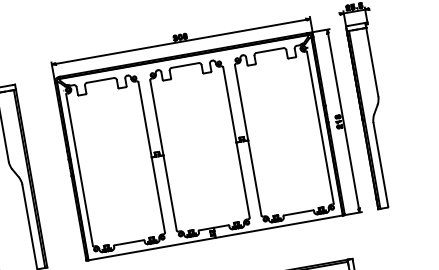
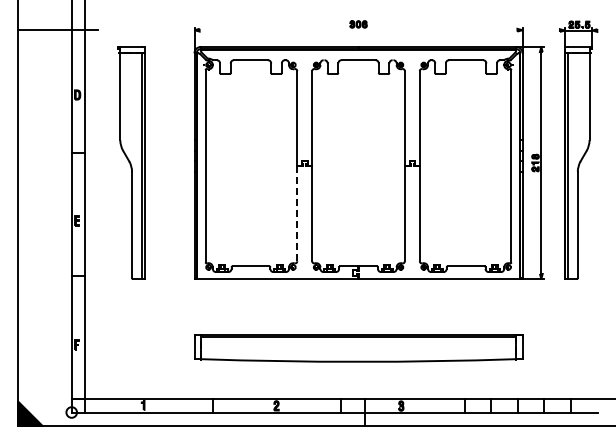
line: (181, 42) -> (358, 30), removed
line: (158, 194) -> (297, 213), solid -> dashed

